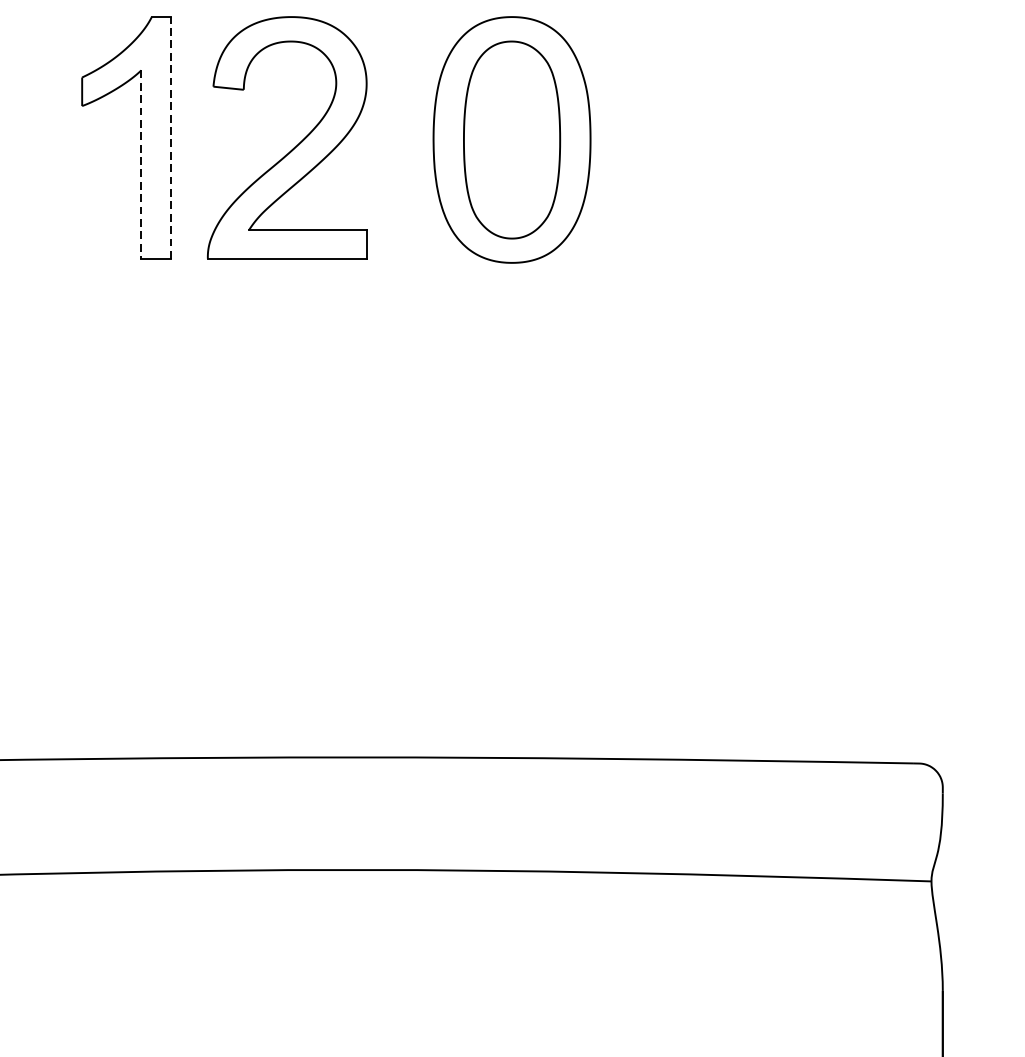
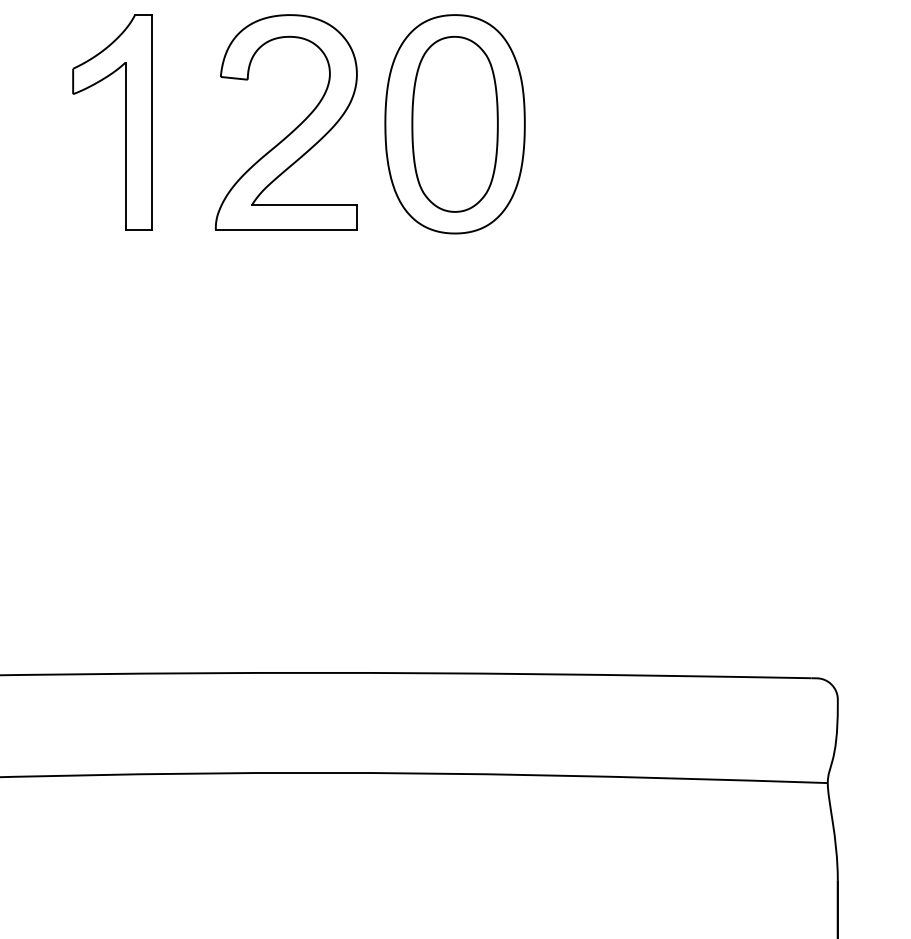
line: (170, 136) -> (151, 121), dashed -> solid
part: (295, 145) -> (293, 129), moved
line: (141, 164) -> (125, 146), dashed -> solid

